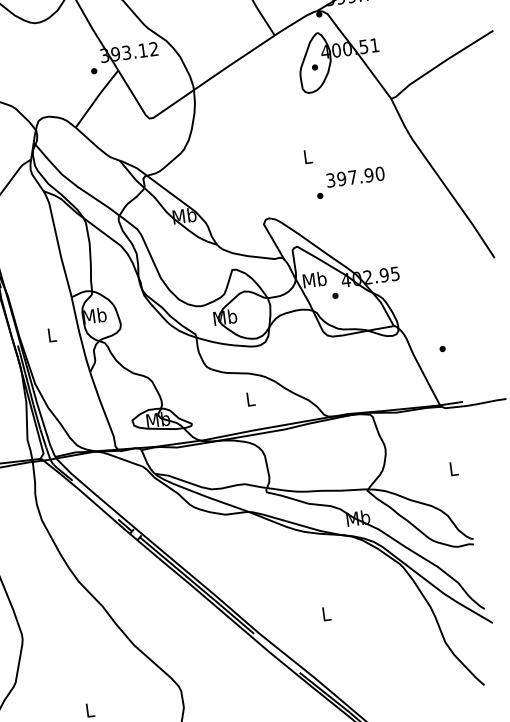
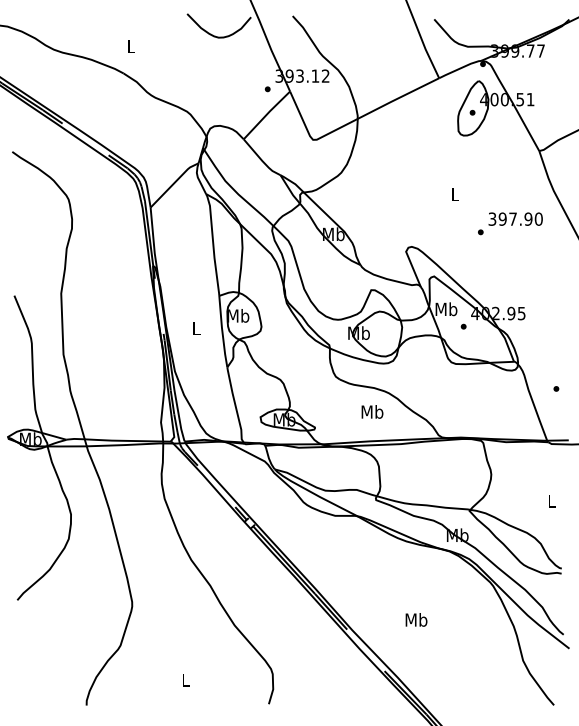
text: (350, 182) -> (510, 223), moved
text: (250, 398) -> (372, 411), L -> Mb
text: (326, 613) -> (416, 619), L -> Mb

